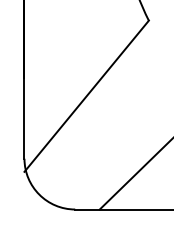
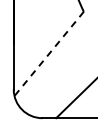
line: (86, 96) -> (48, 54), solid -> dashed

